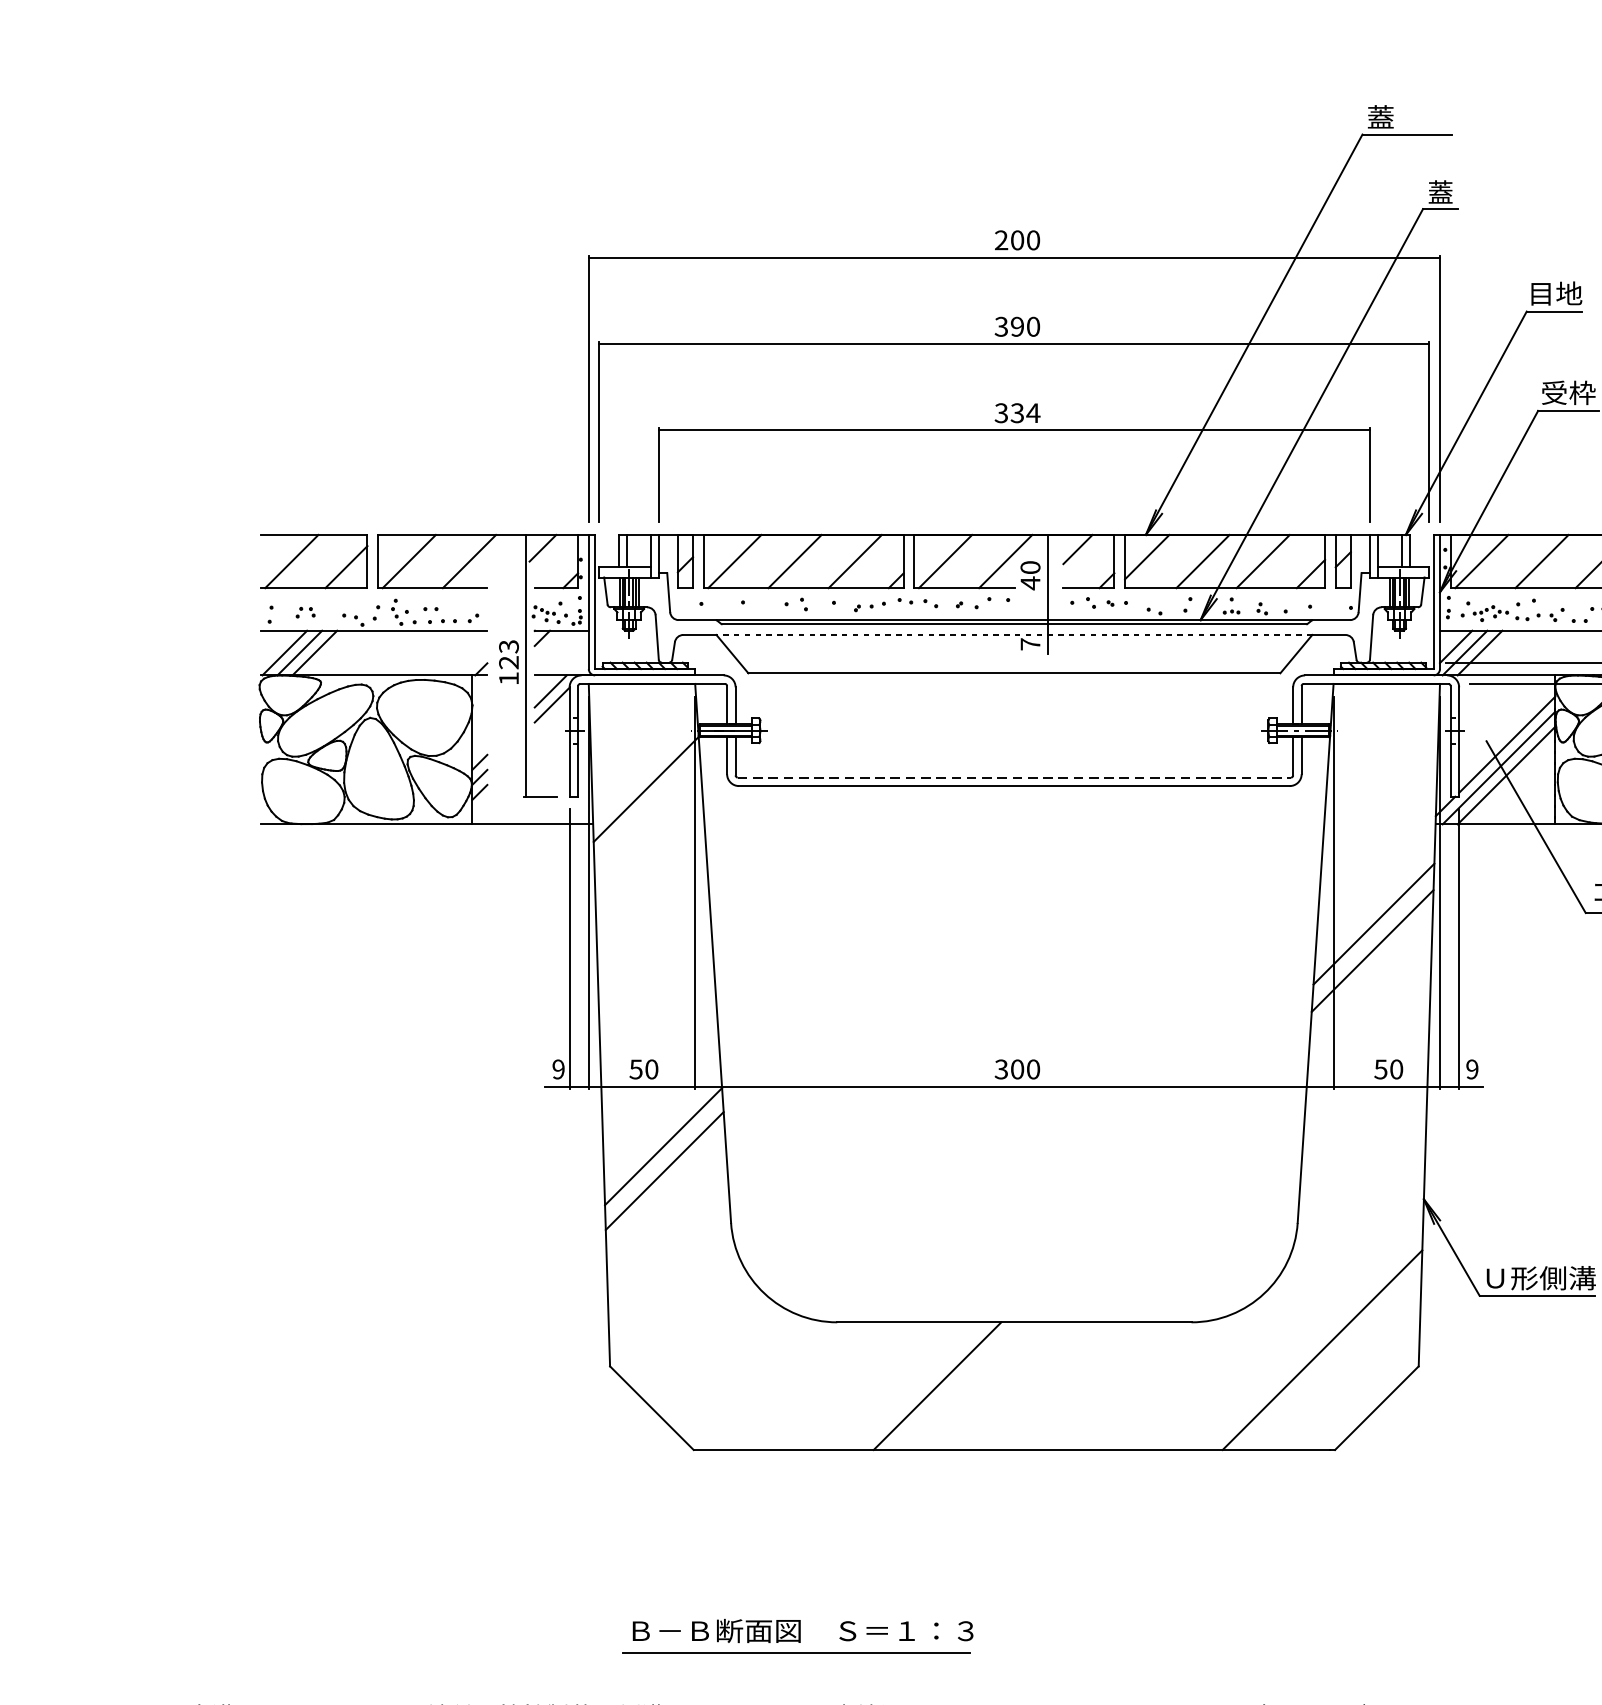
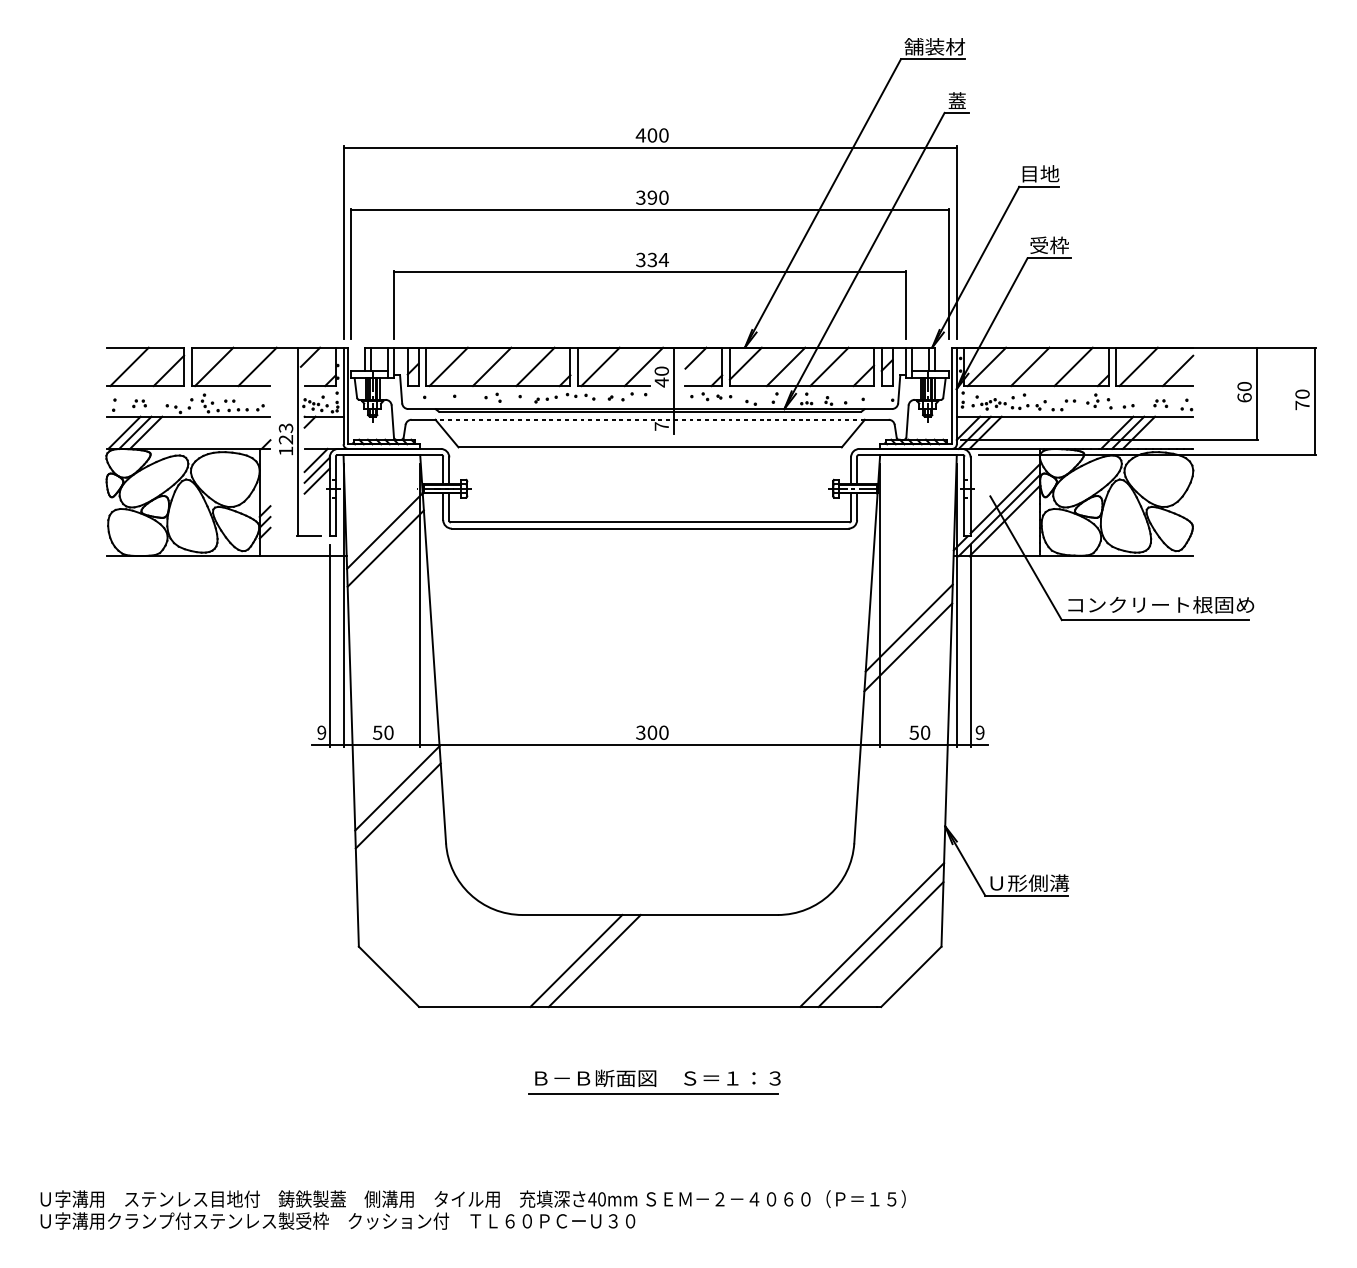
text: (1409, 116) -> (934, 46), 蓋 -> 舗装材
text: (1000, 240) -> (640, 135), 200 -> 400
line: (551, 719) -> (316, 480), added
line: (1014, 777) -> (650, 522), dashed -> solid
line: (647, 813) -> (385, 548), added
line: (1334, 1363) -> (880, 944), added
line: (912, 1385) -> (576, 960), added
part: (798, 1635) -> (654, 1081), moved

